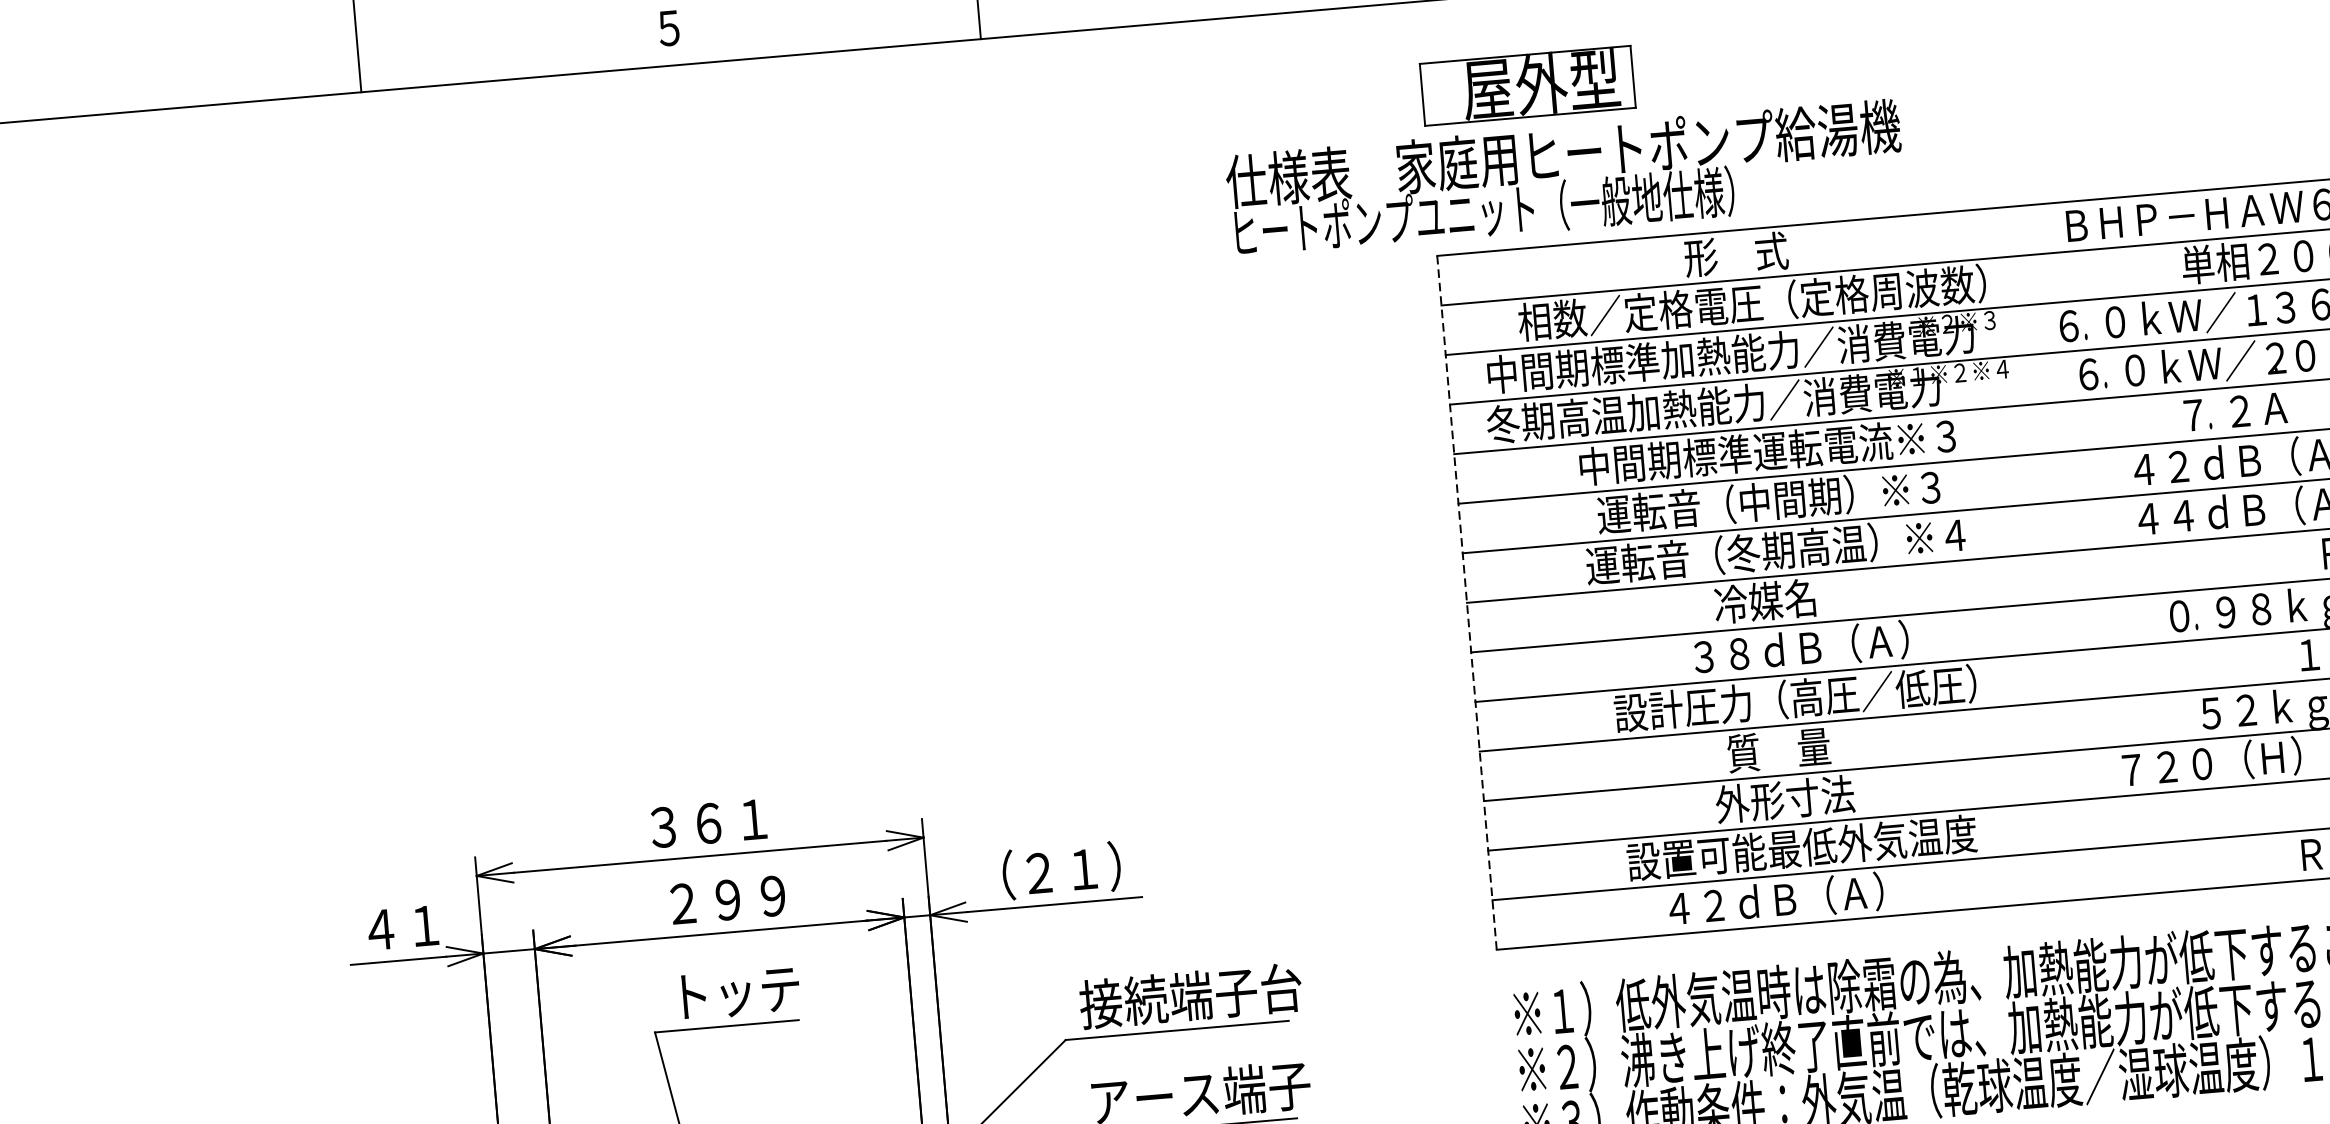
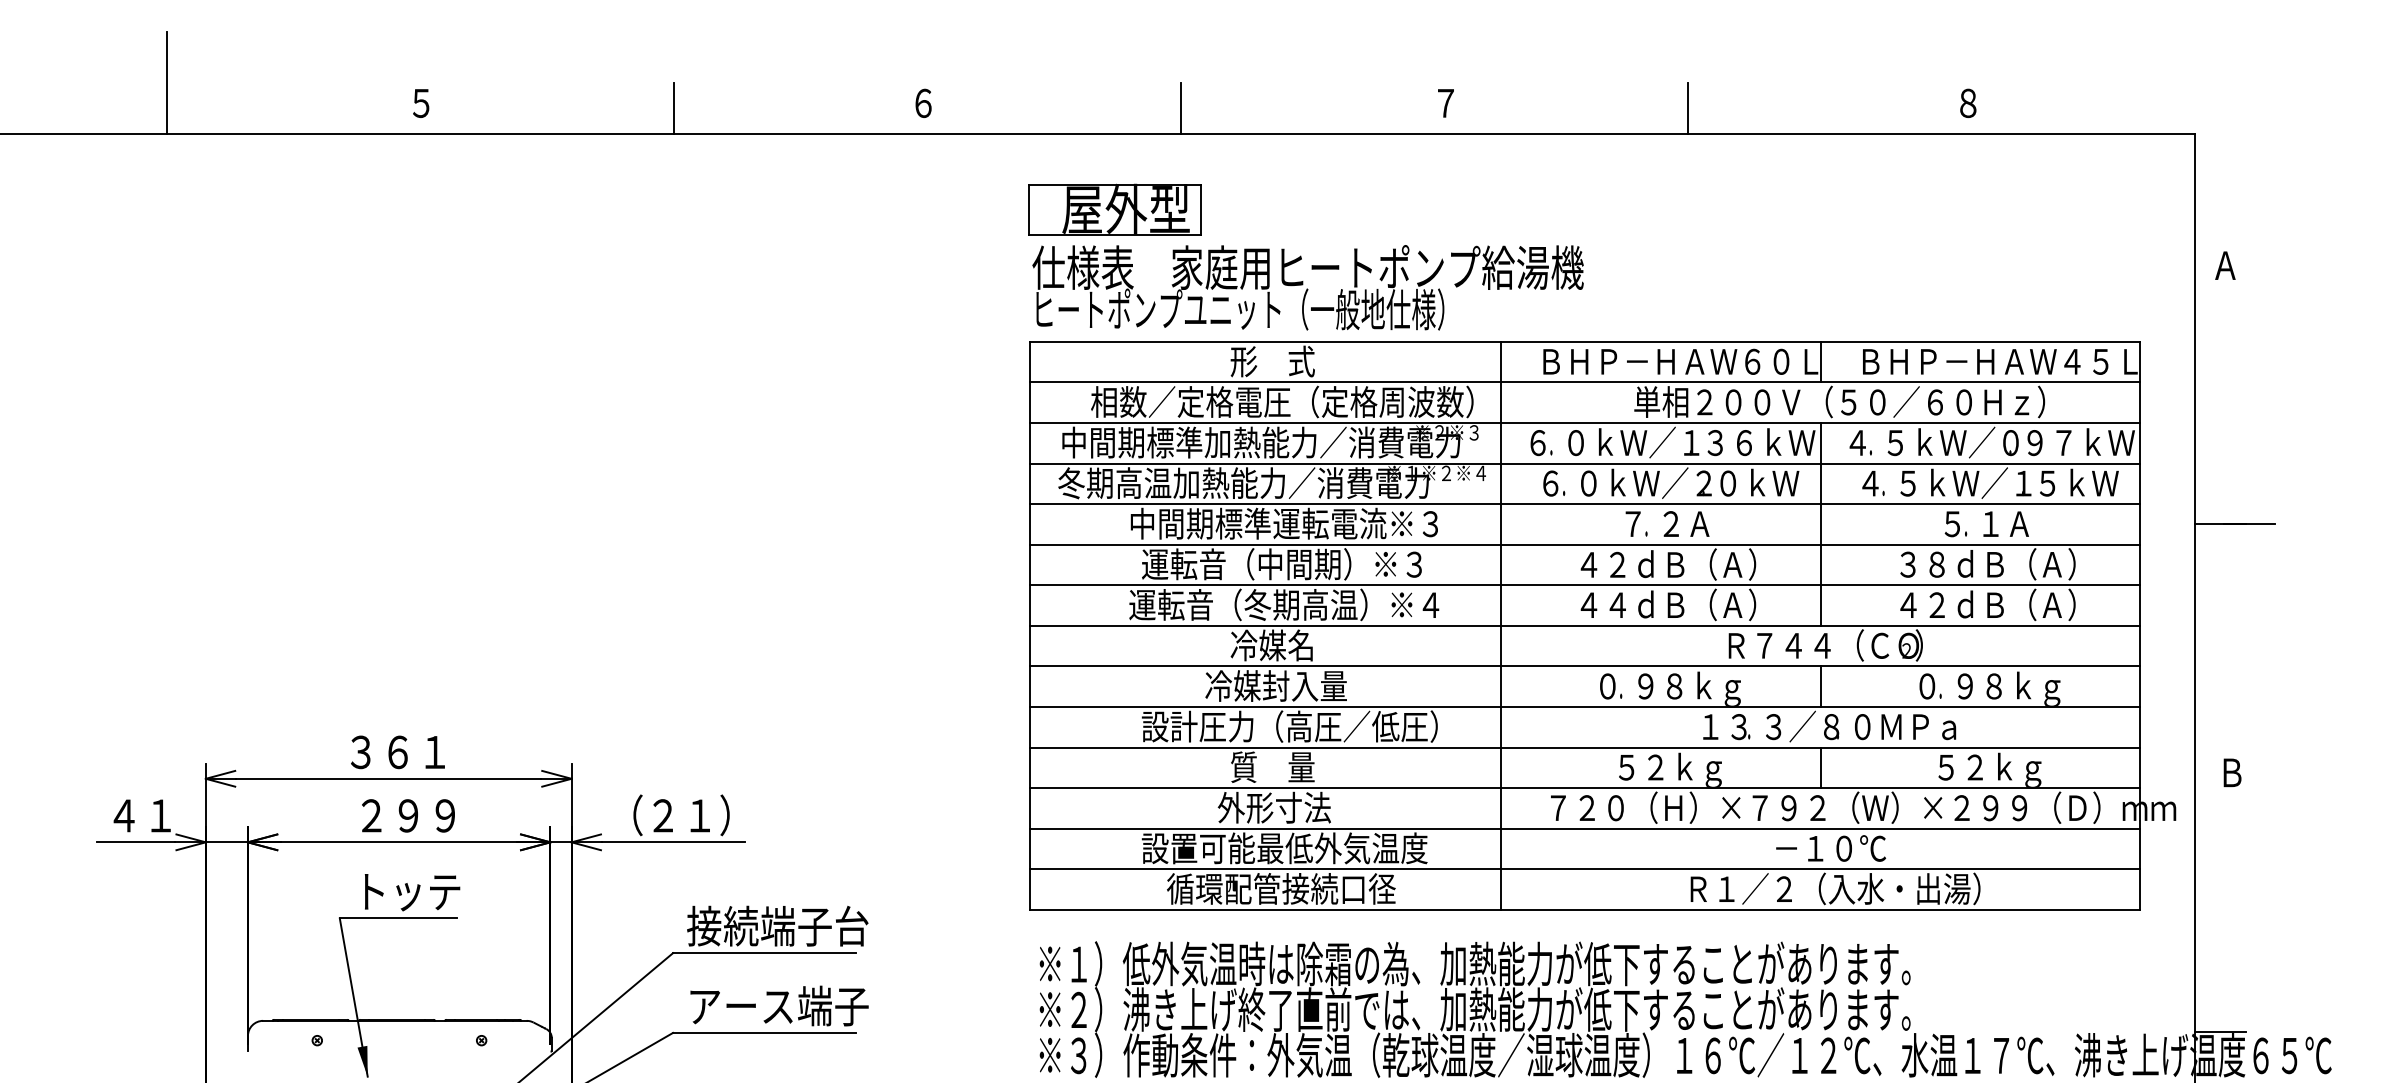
text: (1564, 178) -> (1307, 287), moved
line: (2043, 552) -> (1501, 625), added
line: (1466, 603) -> (1029, 626), dashed -> solid
text: (1798, 647) -> (1295, 685), ３８ｄＢ（Ａ） -> 冷媒封入量
text: (1802, 897) -> (1281, 888), ４２ｄＢ（Ａ） -> 循環配管接続口径

